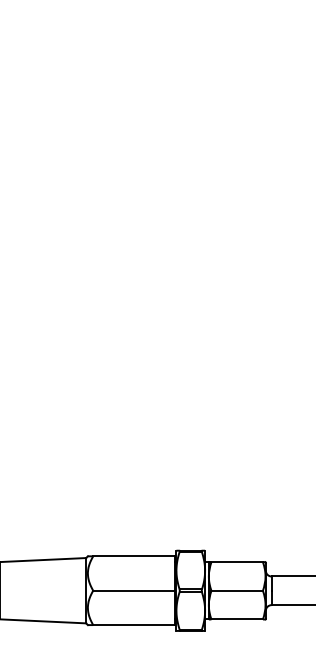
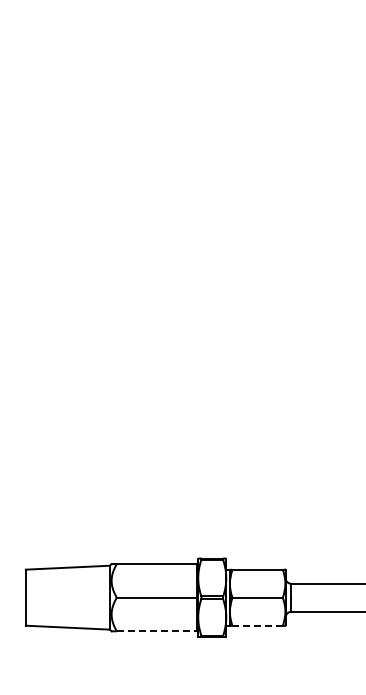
line: (238, 619) -> (258, 625), solid -> dashed
line: (133, 625) -> (156, 631), solid -> dashed

